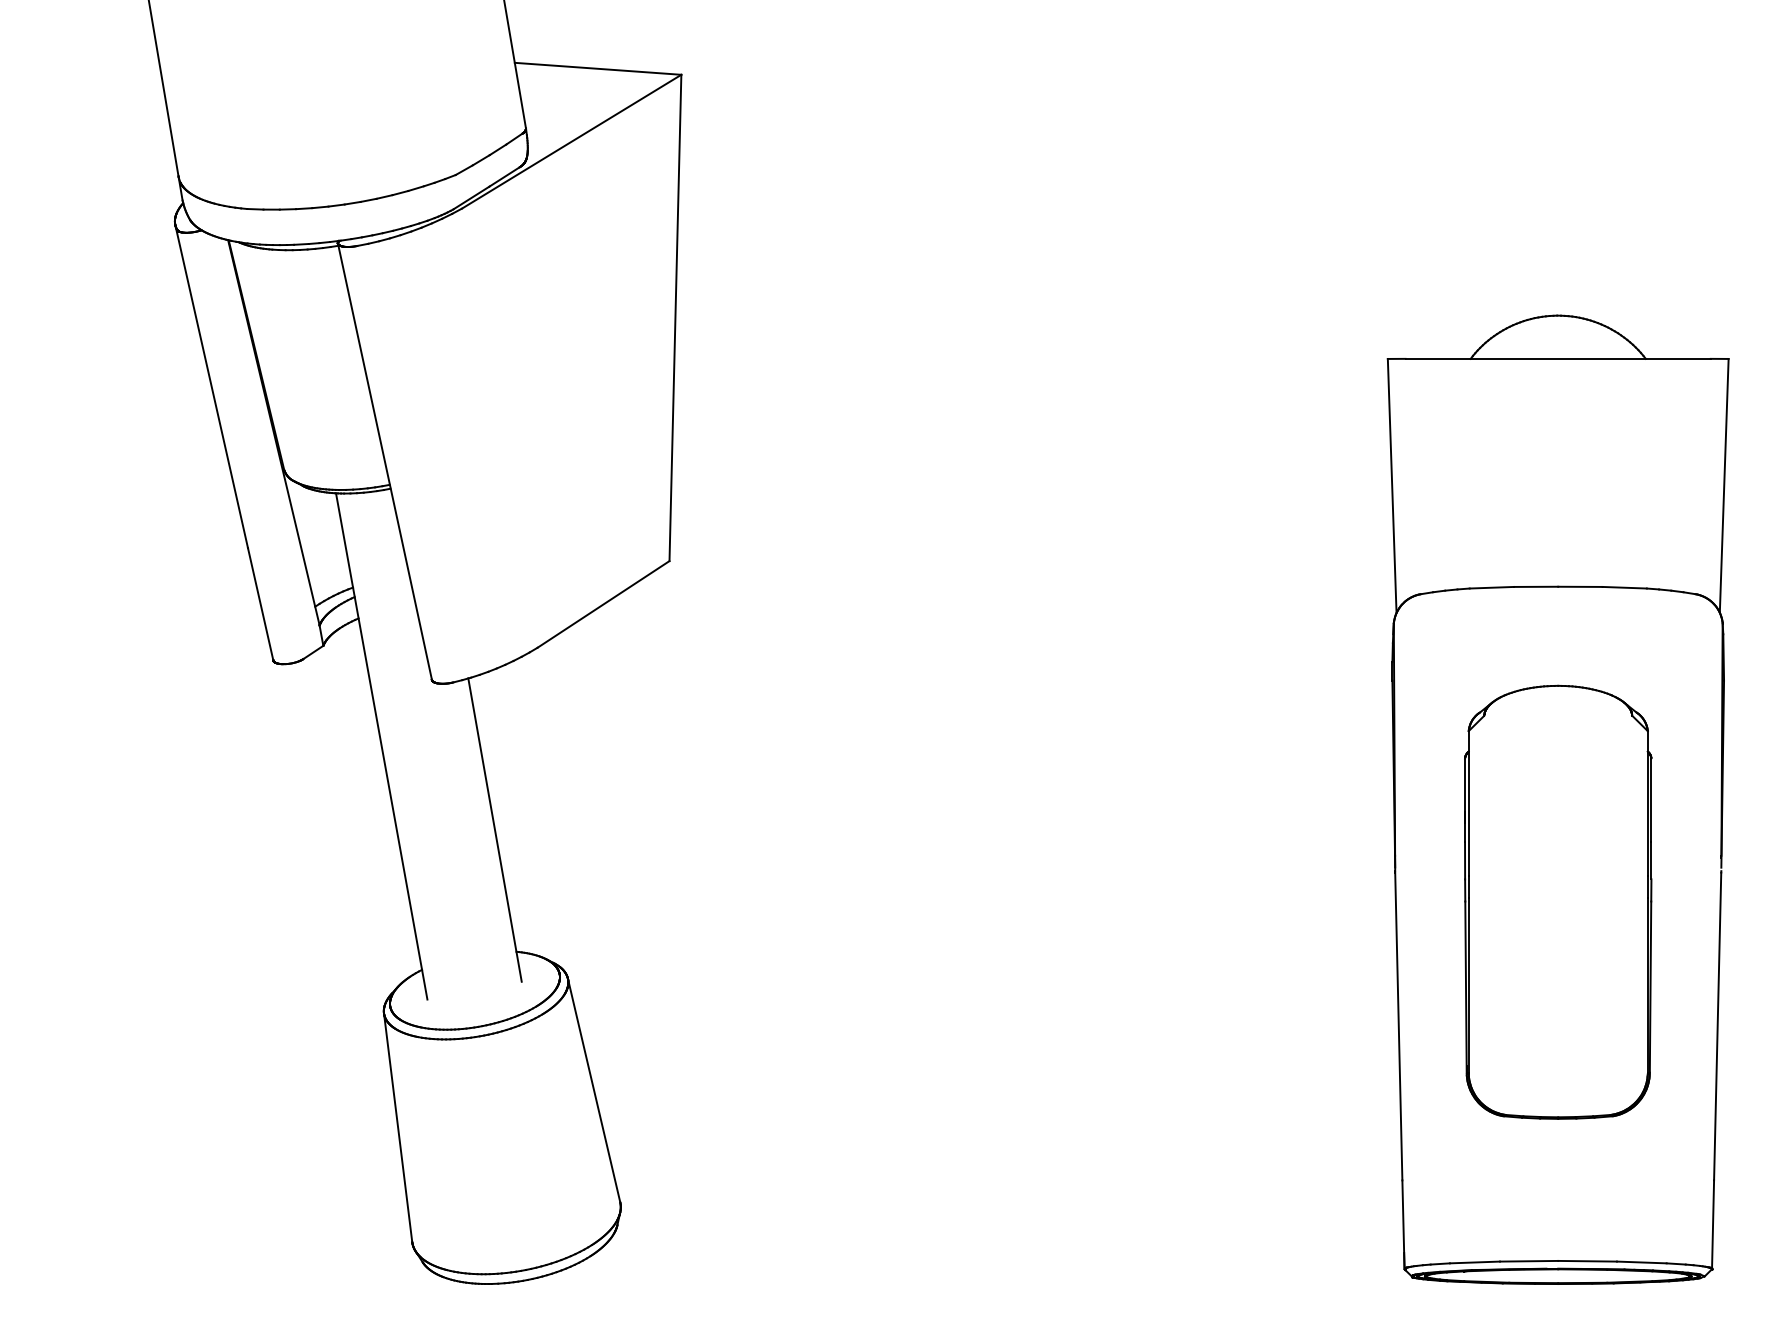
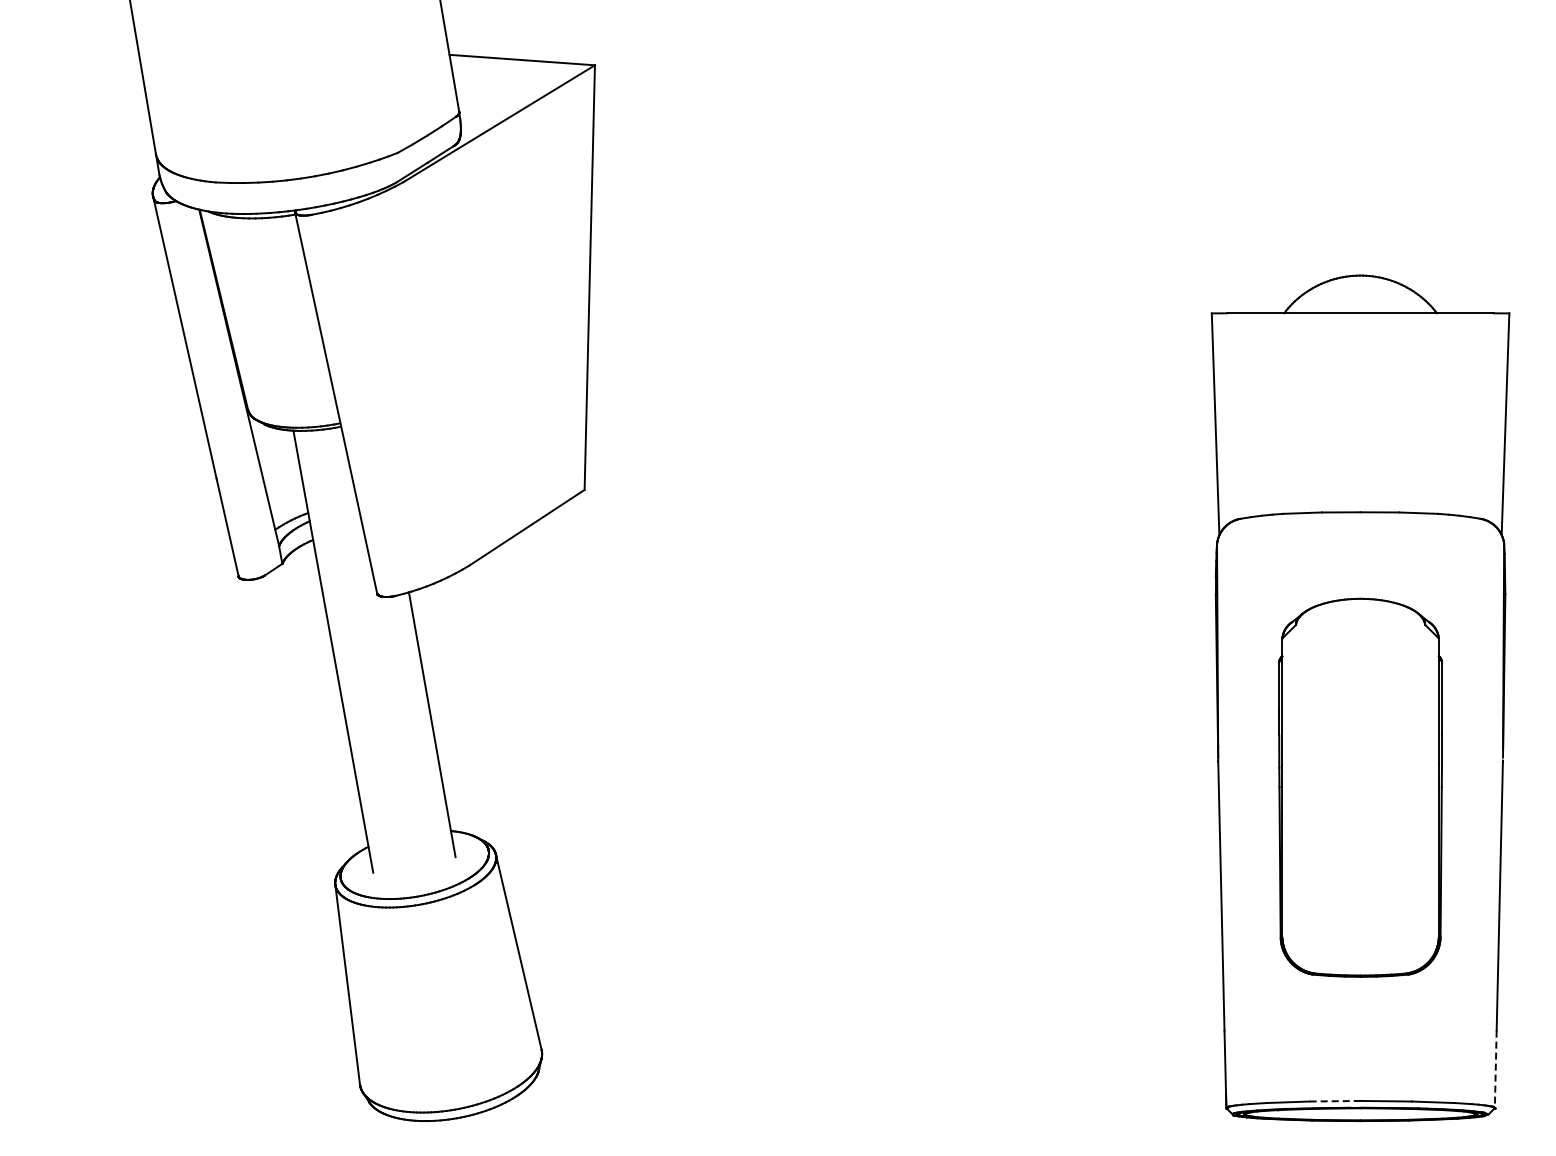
line: (1712, 1224) -> (1495, 1069), solid -> dashed
line: (1529, 1261) -> (1335, 1101), solid -> dashed

